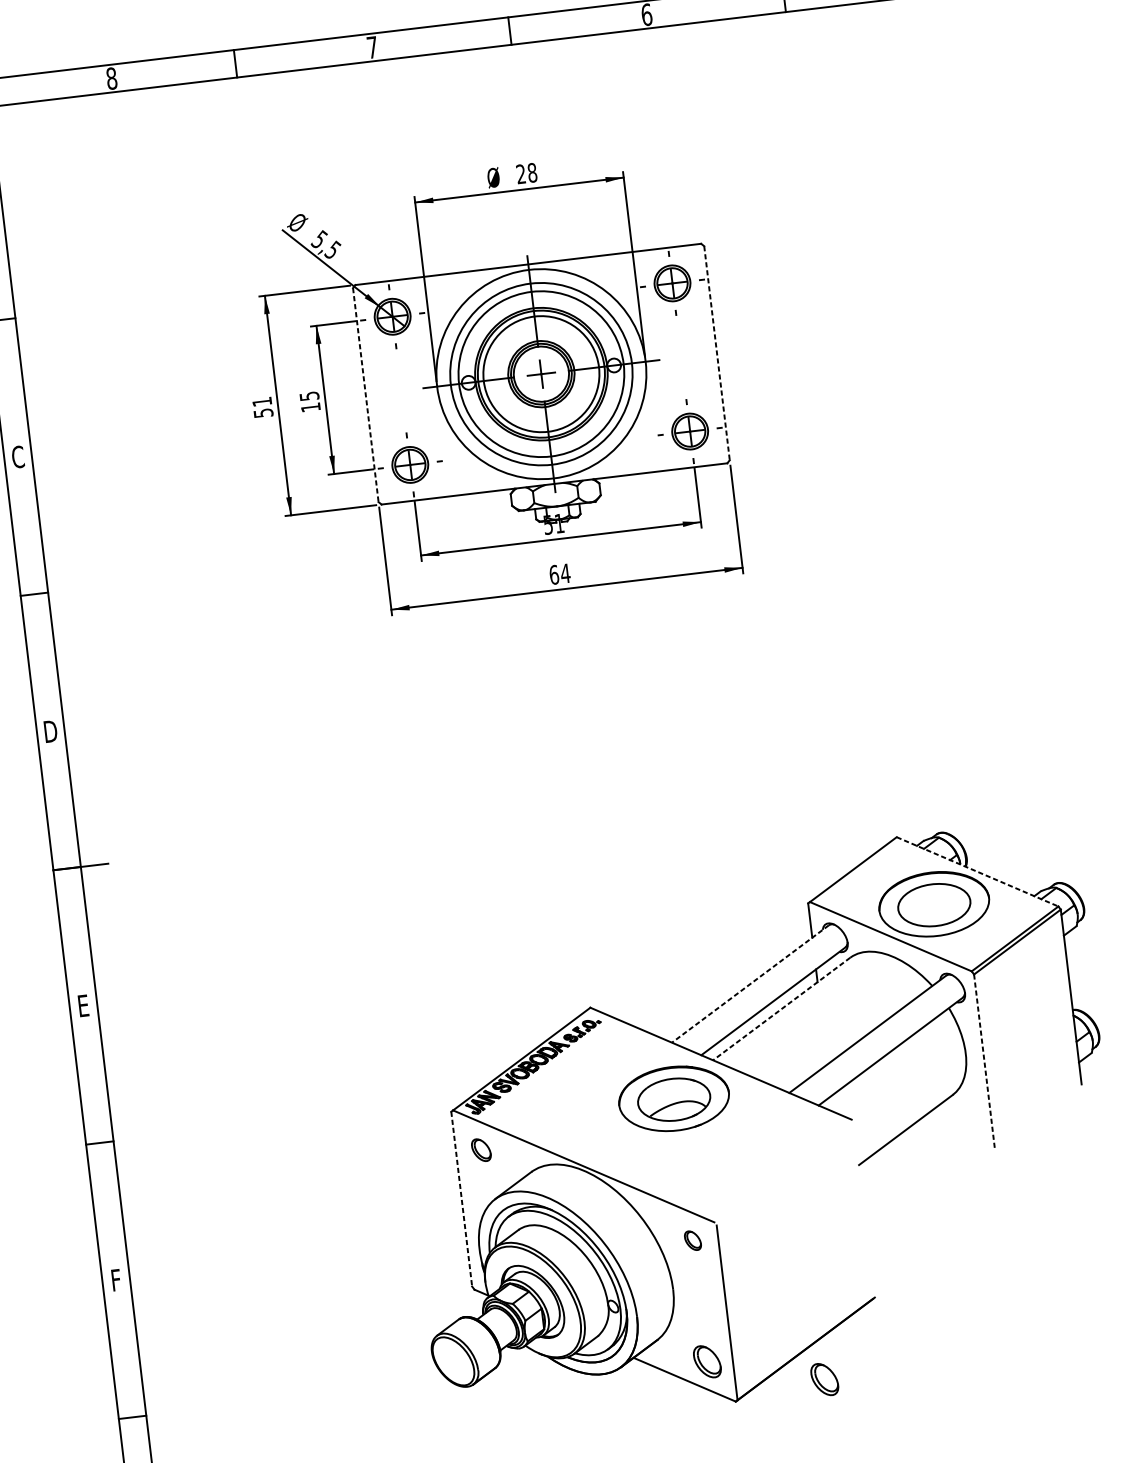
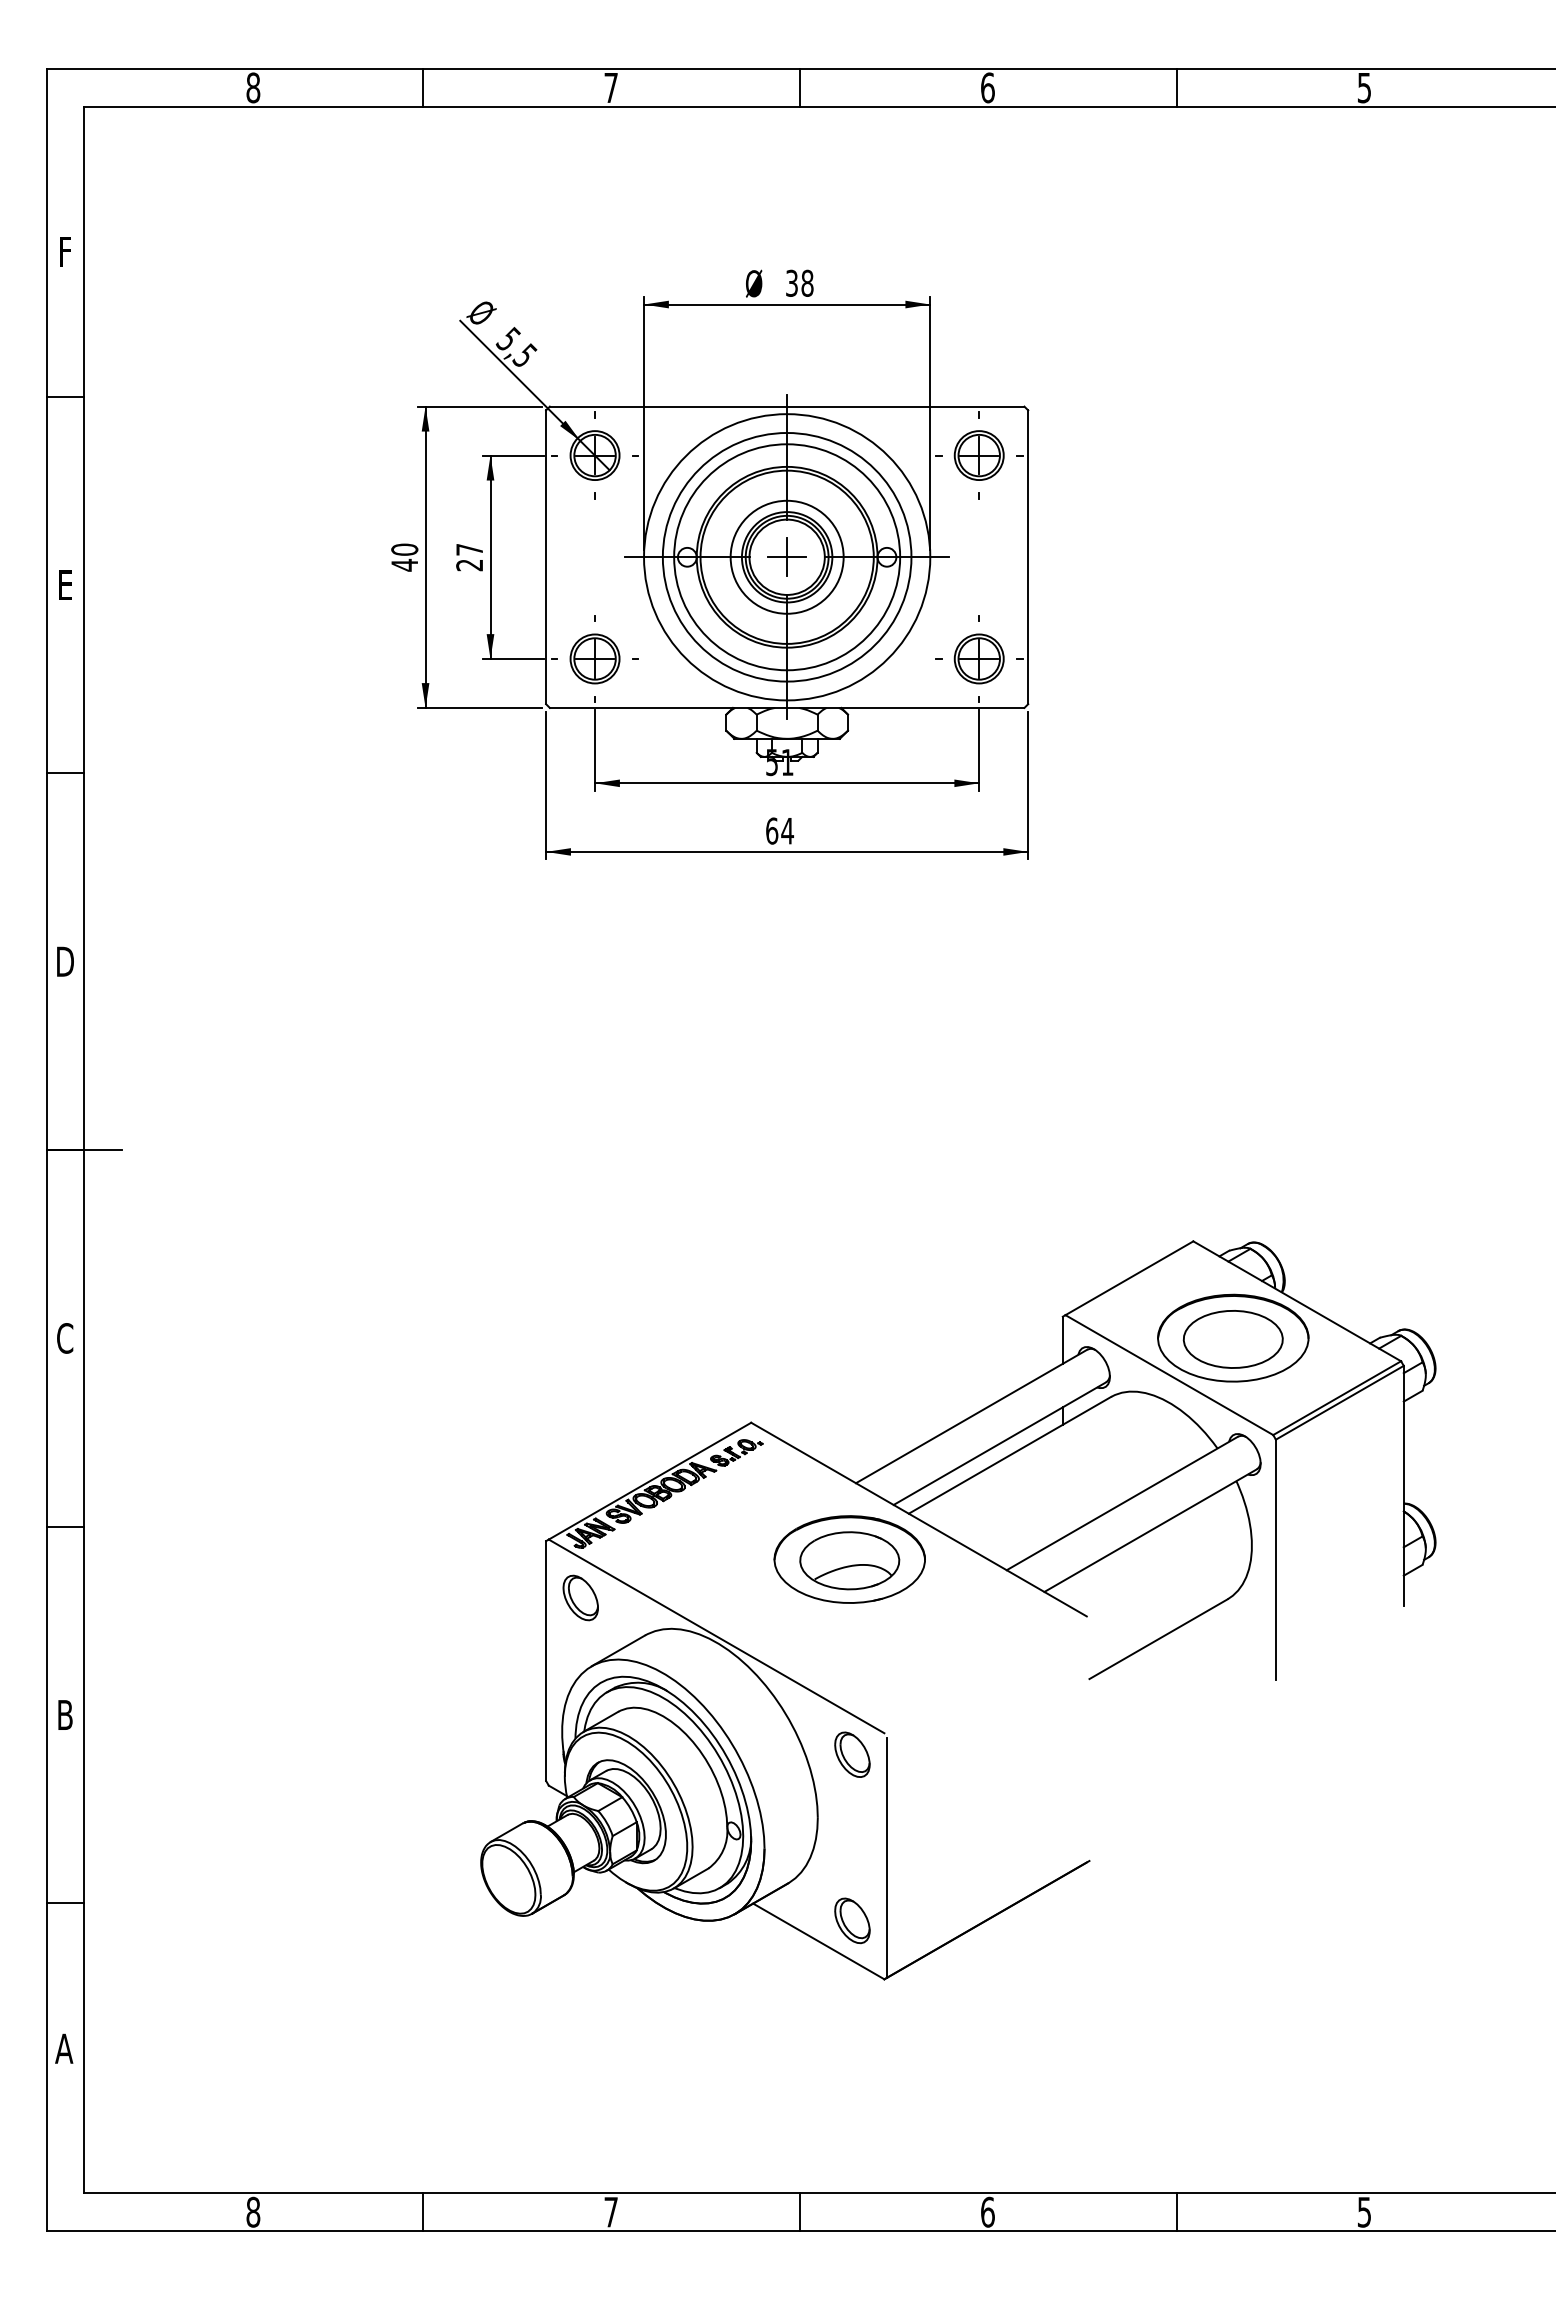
text: (520, 174) -> (791, 283), 28 -> 38
line: (717, 353) -> (1028, 557), dashed -> solid
circle: (540, 373) -> (786, 556), size x0.71
line: (366, 395) -> (546, 557), dashed -> solid
text: (310, 401) -> (469, 557), 15 -> 27
text: (262, 407) -> (404, 557), 51 -> 40
text: (18, 456) -> (65, 584), C -> E
line: (977, 871) -> (1297, 1301), dashed -> solid
line: (750, 984) -> (971, 1416), dashed -> solid
text: (83, 1005) -> (65, 1338), E -> C
line: (781, 1009) -> (1009, 1455), dashed -> solid
line: (984, 1061) -> (1275, 1559), dashed -> solid
part: (481, 1149) -> (580, 1597), size x1.43
line: (462, 1199) -> (546, 1661), dashed -> solid
part: (693, 1240) -> (852, 1754), size x1.67
text: (116, 1279) -> (65, 1714), F -> B
part: (824, 1379) -> (1008, 1963), removed

